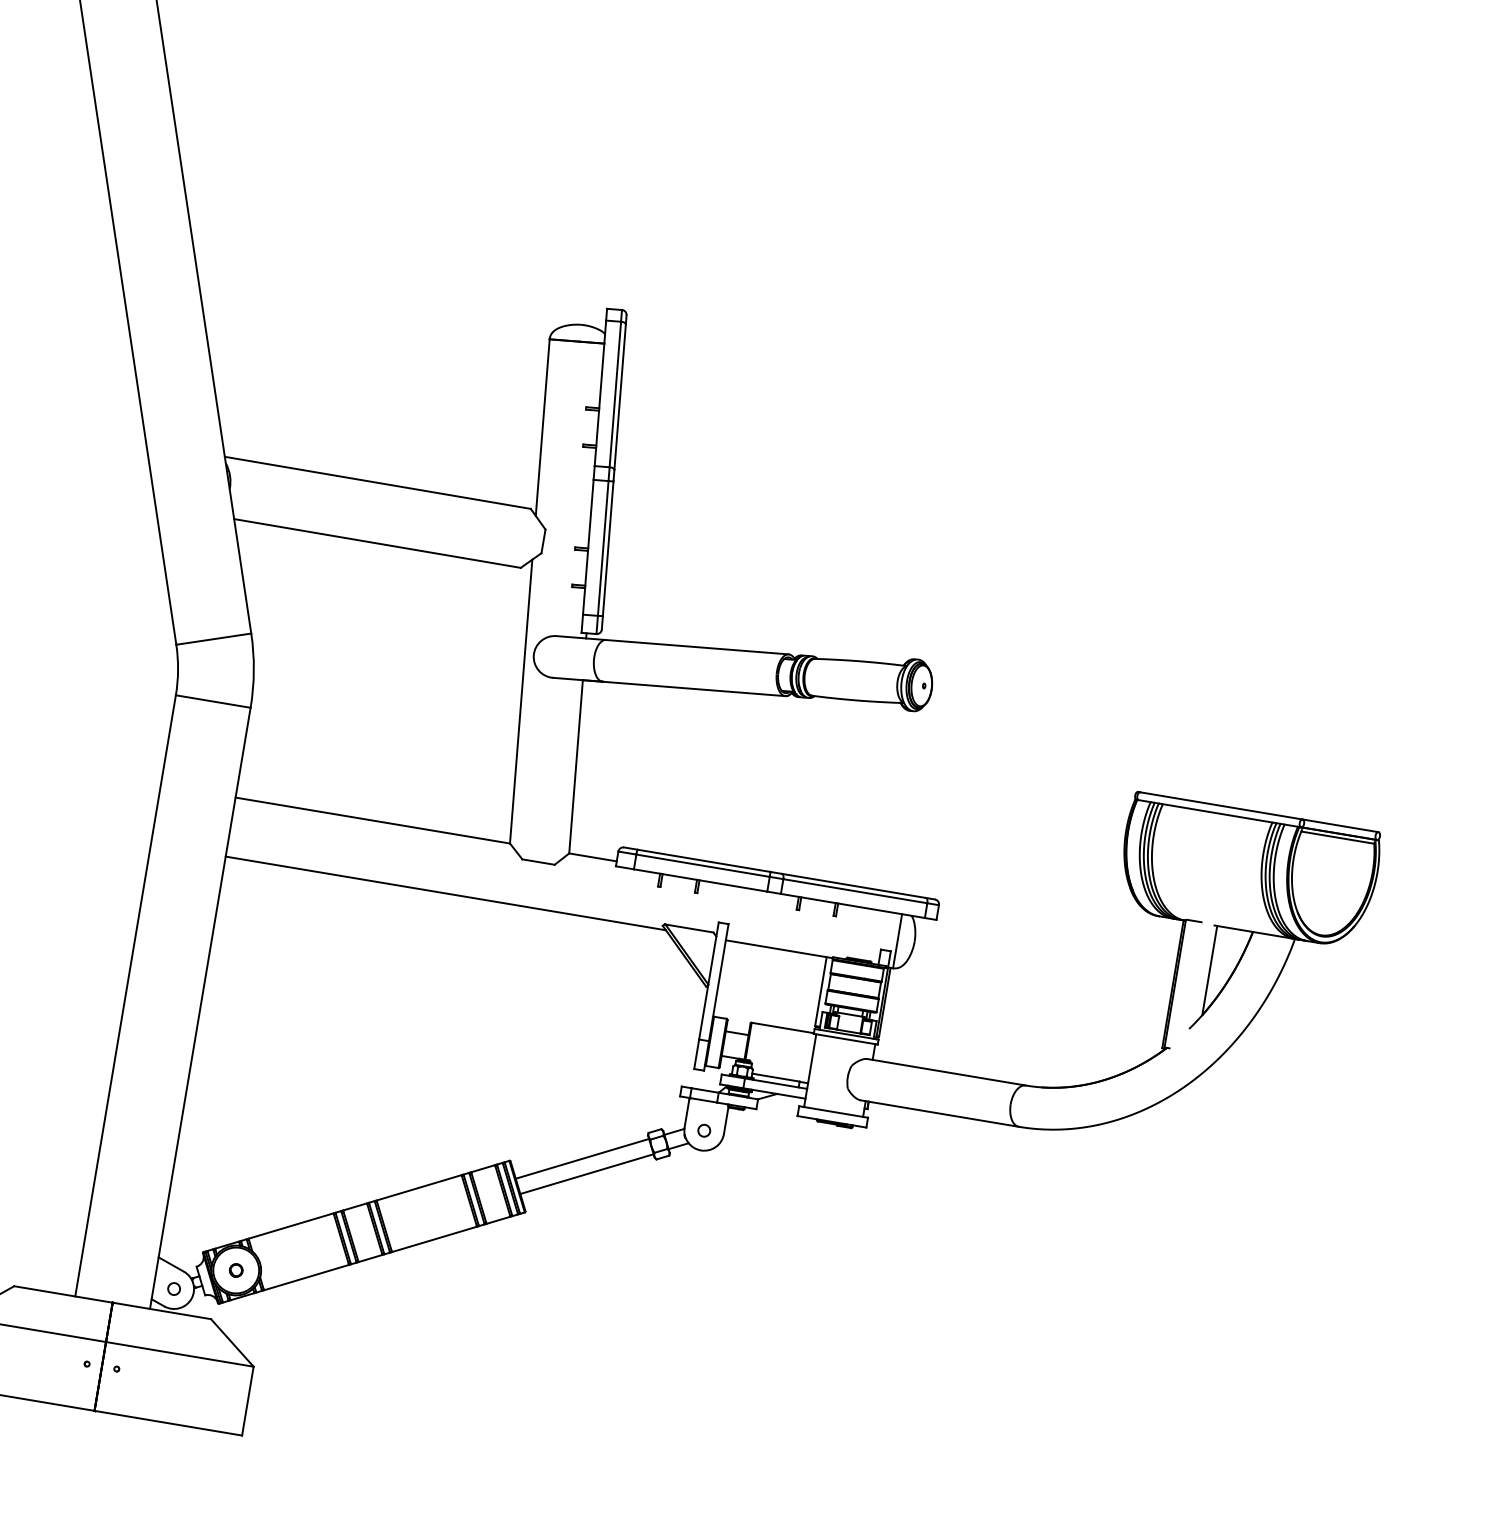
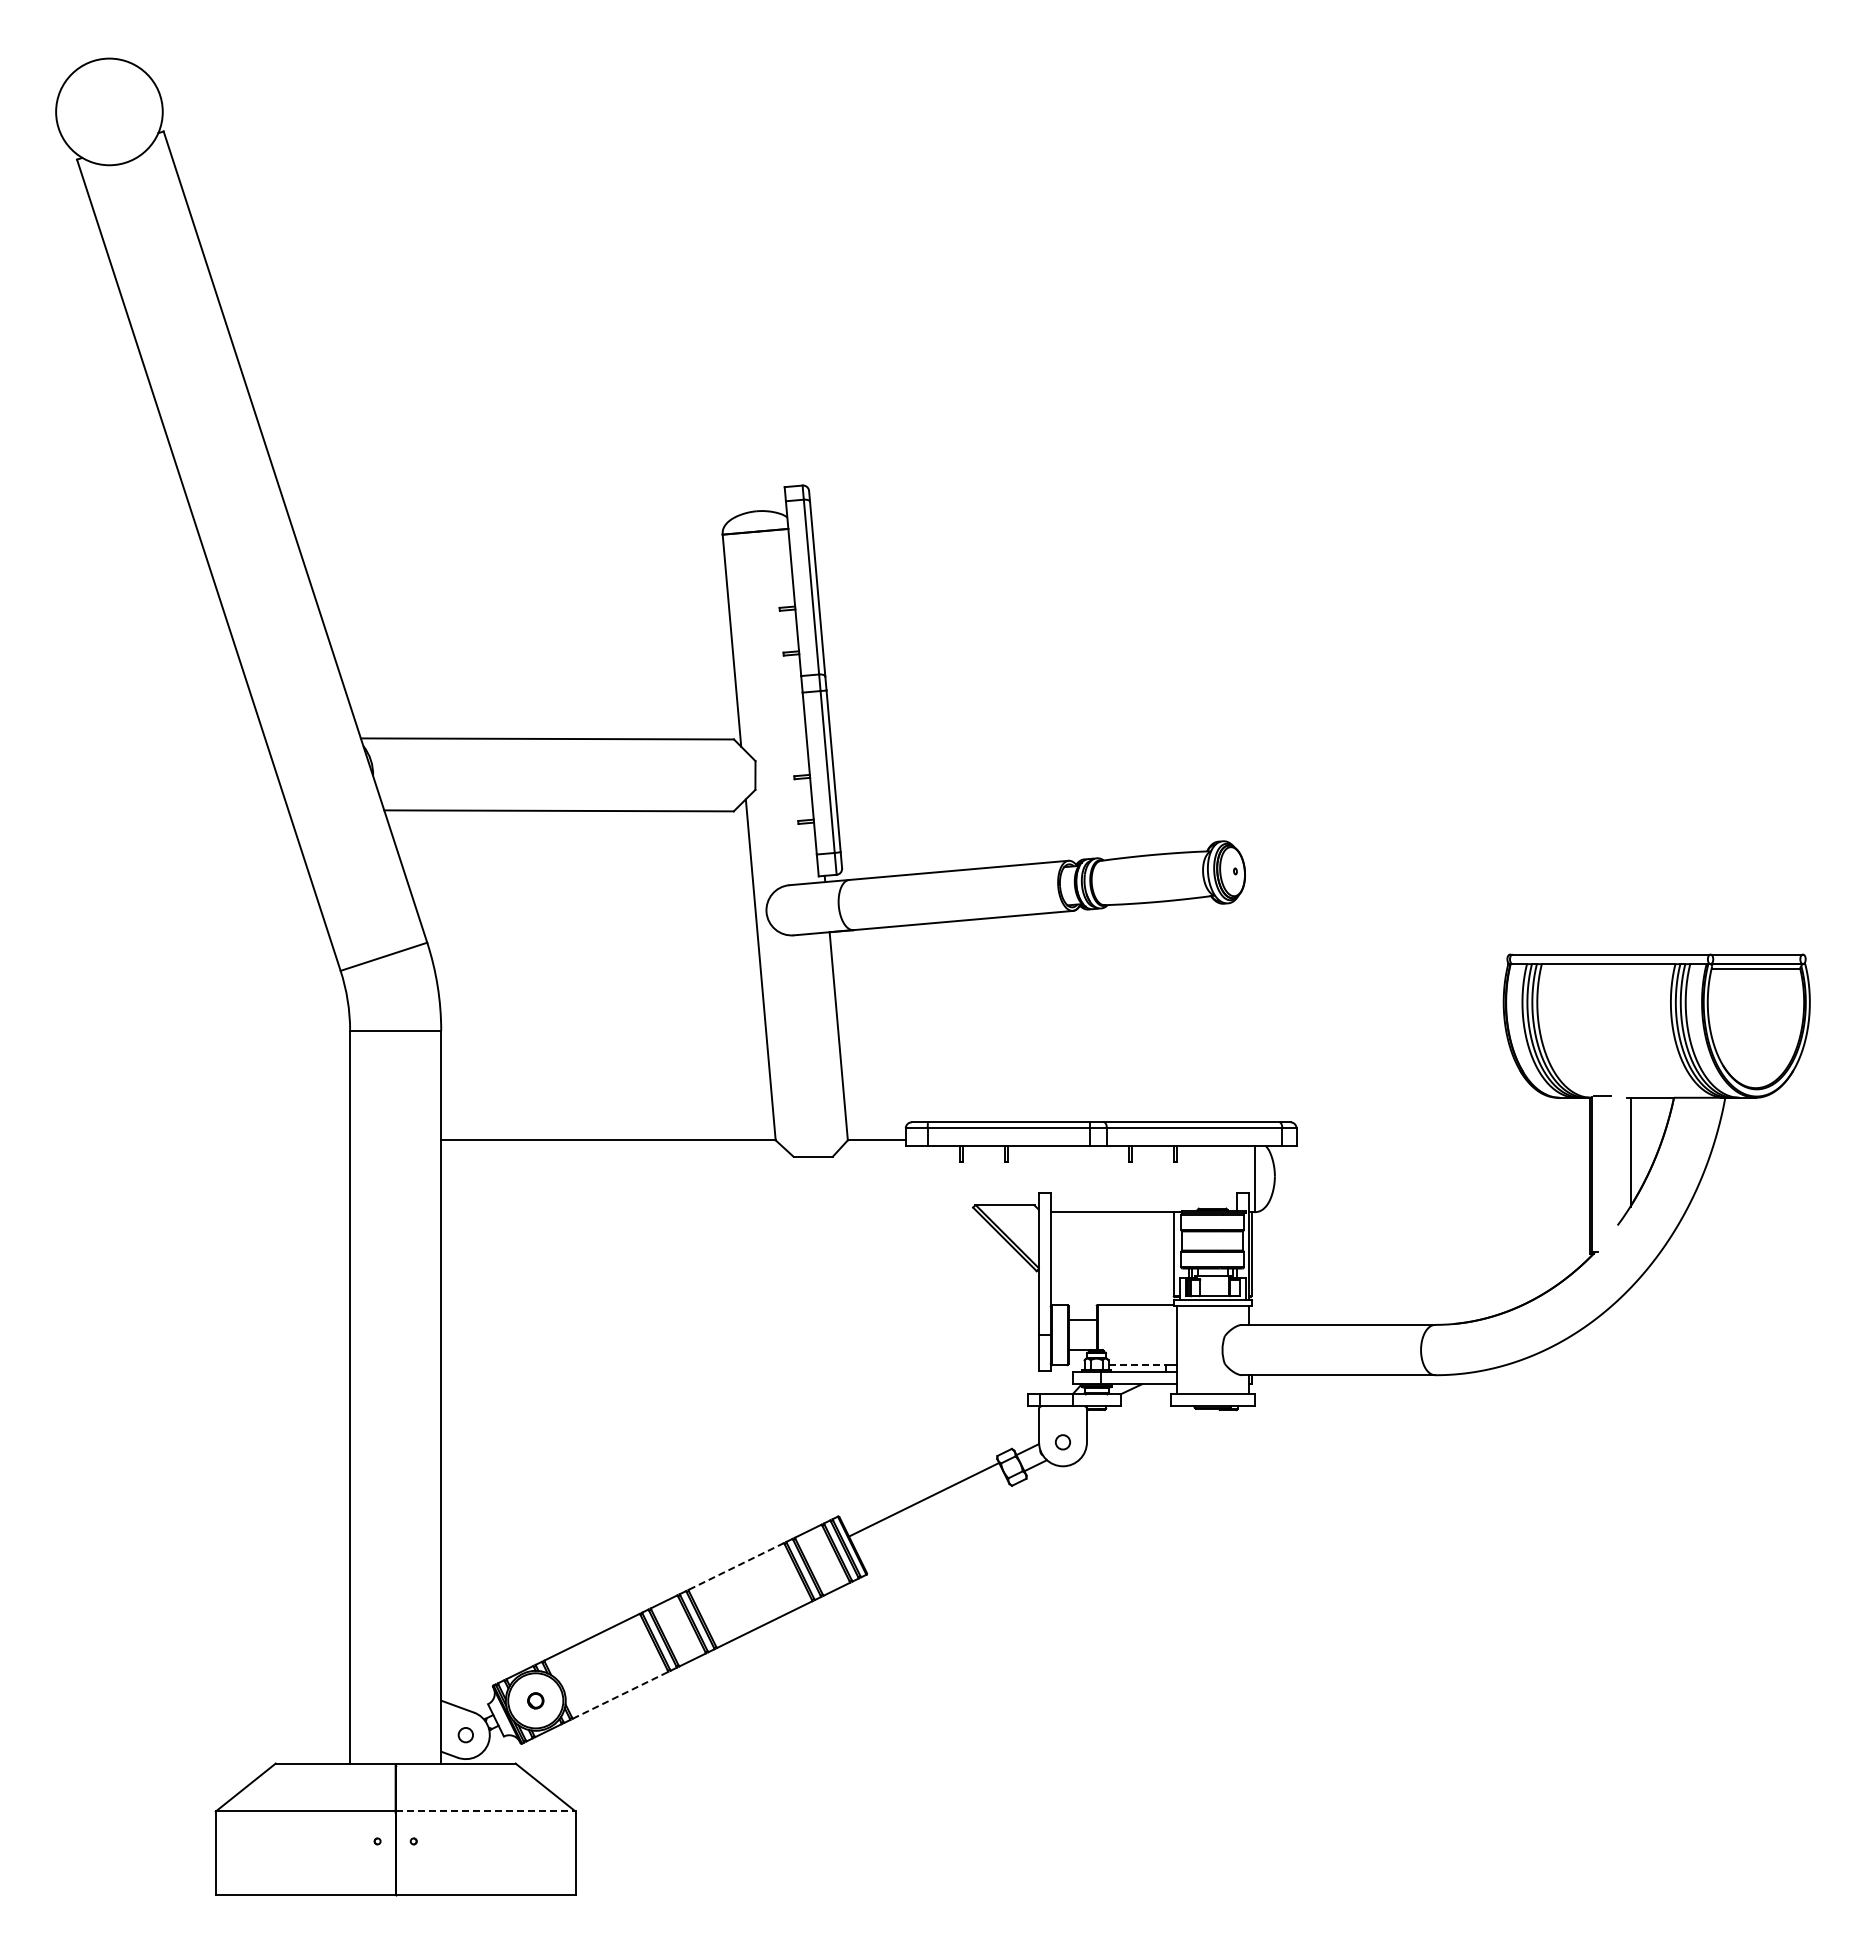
line: (445, 893) -> (709, 1212), removed
line: (775, 1077) -> (1137, 1365), solid -> dashed
line: (587, 1173) -> (932, 1516), removed
line: (418, 1187) -> (735, 1566), solid -> dashed
line: (306, 1277) -> (620, 1695), solid -> dashed
line: (179, 1354) -> (485, 1811), solid -> dashed

